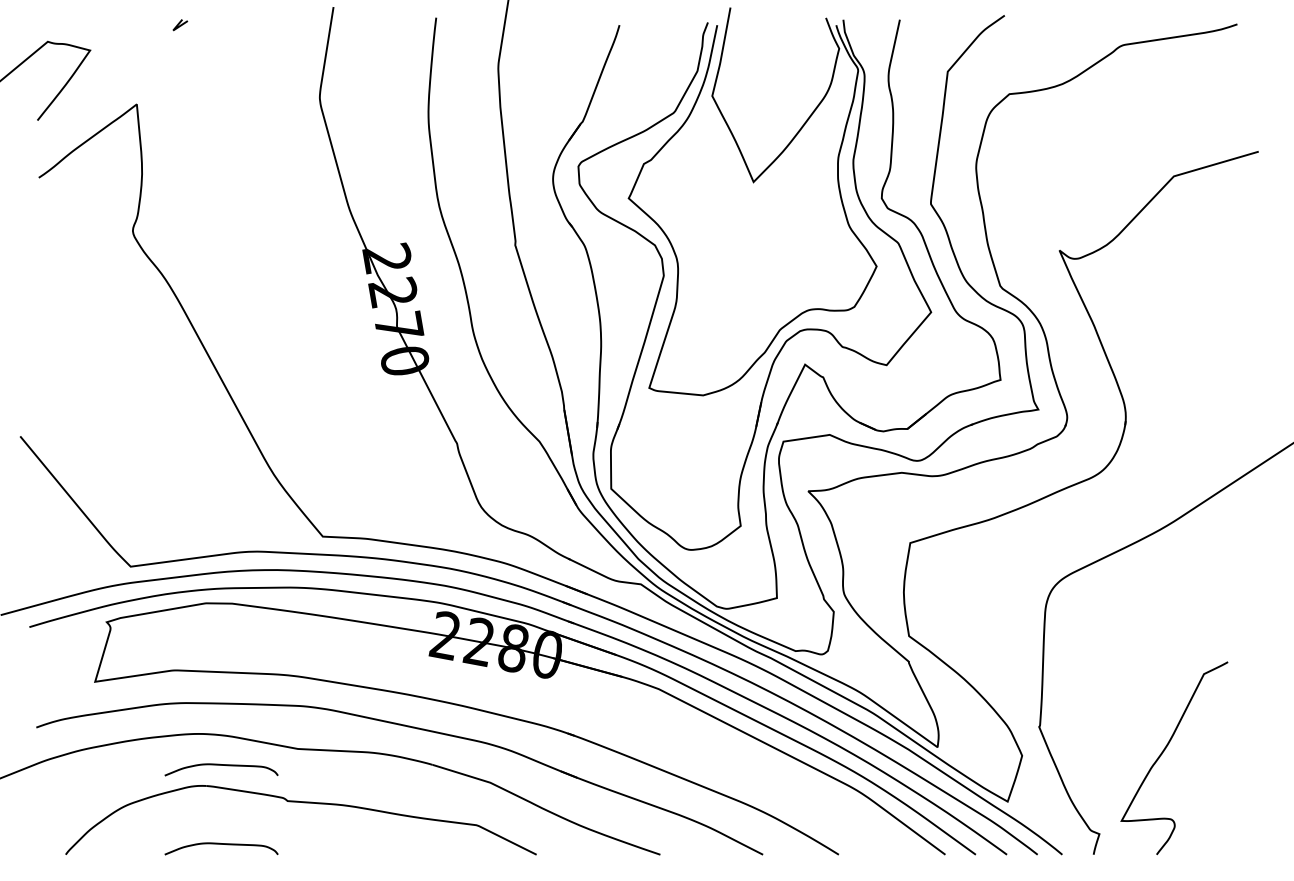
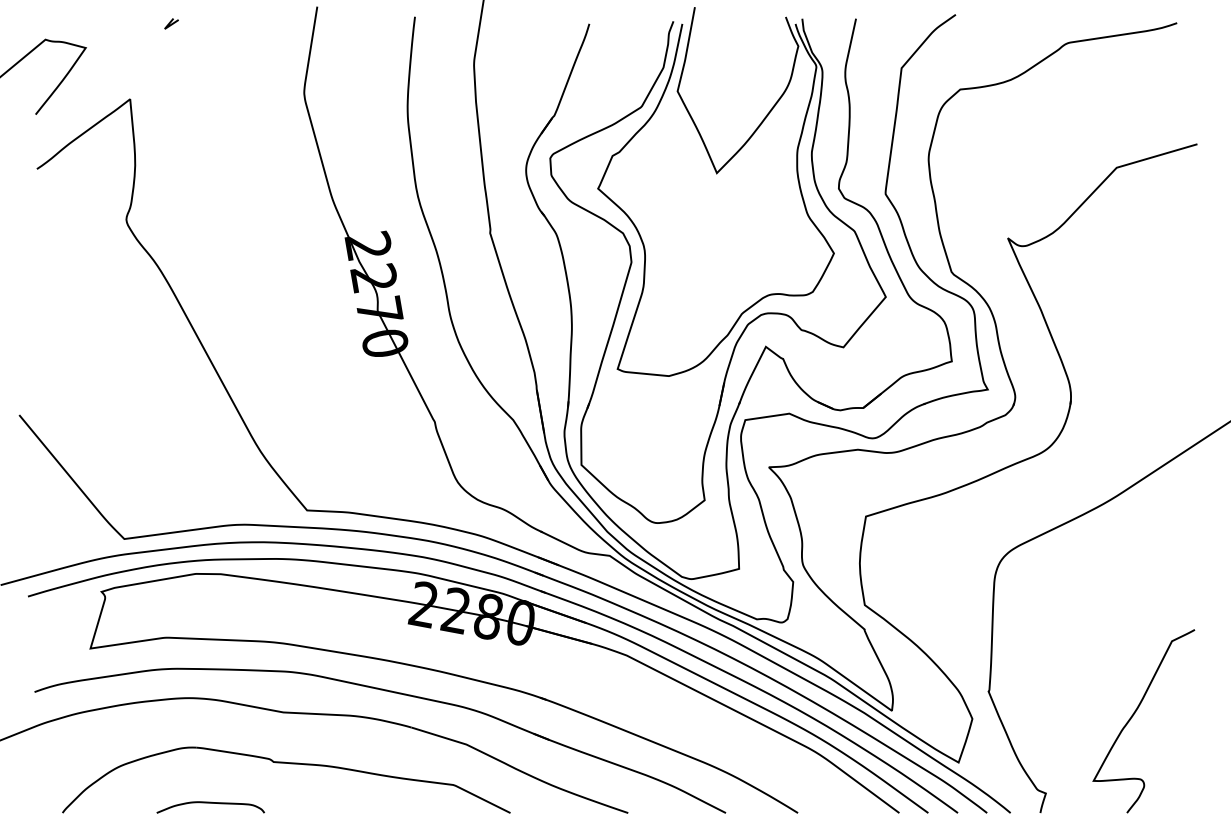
curve: (1164, 751) -> (1134, 714), moved
curve: (221, 765) -> (210, 728), removed

